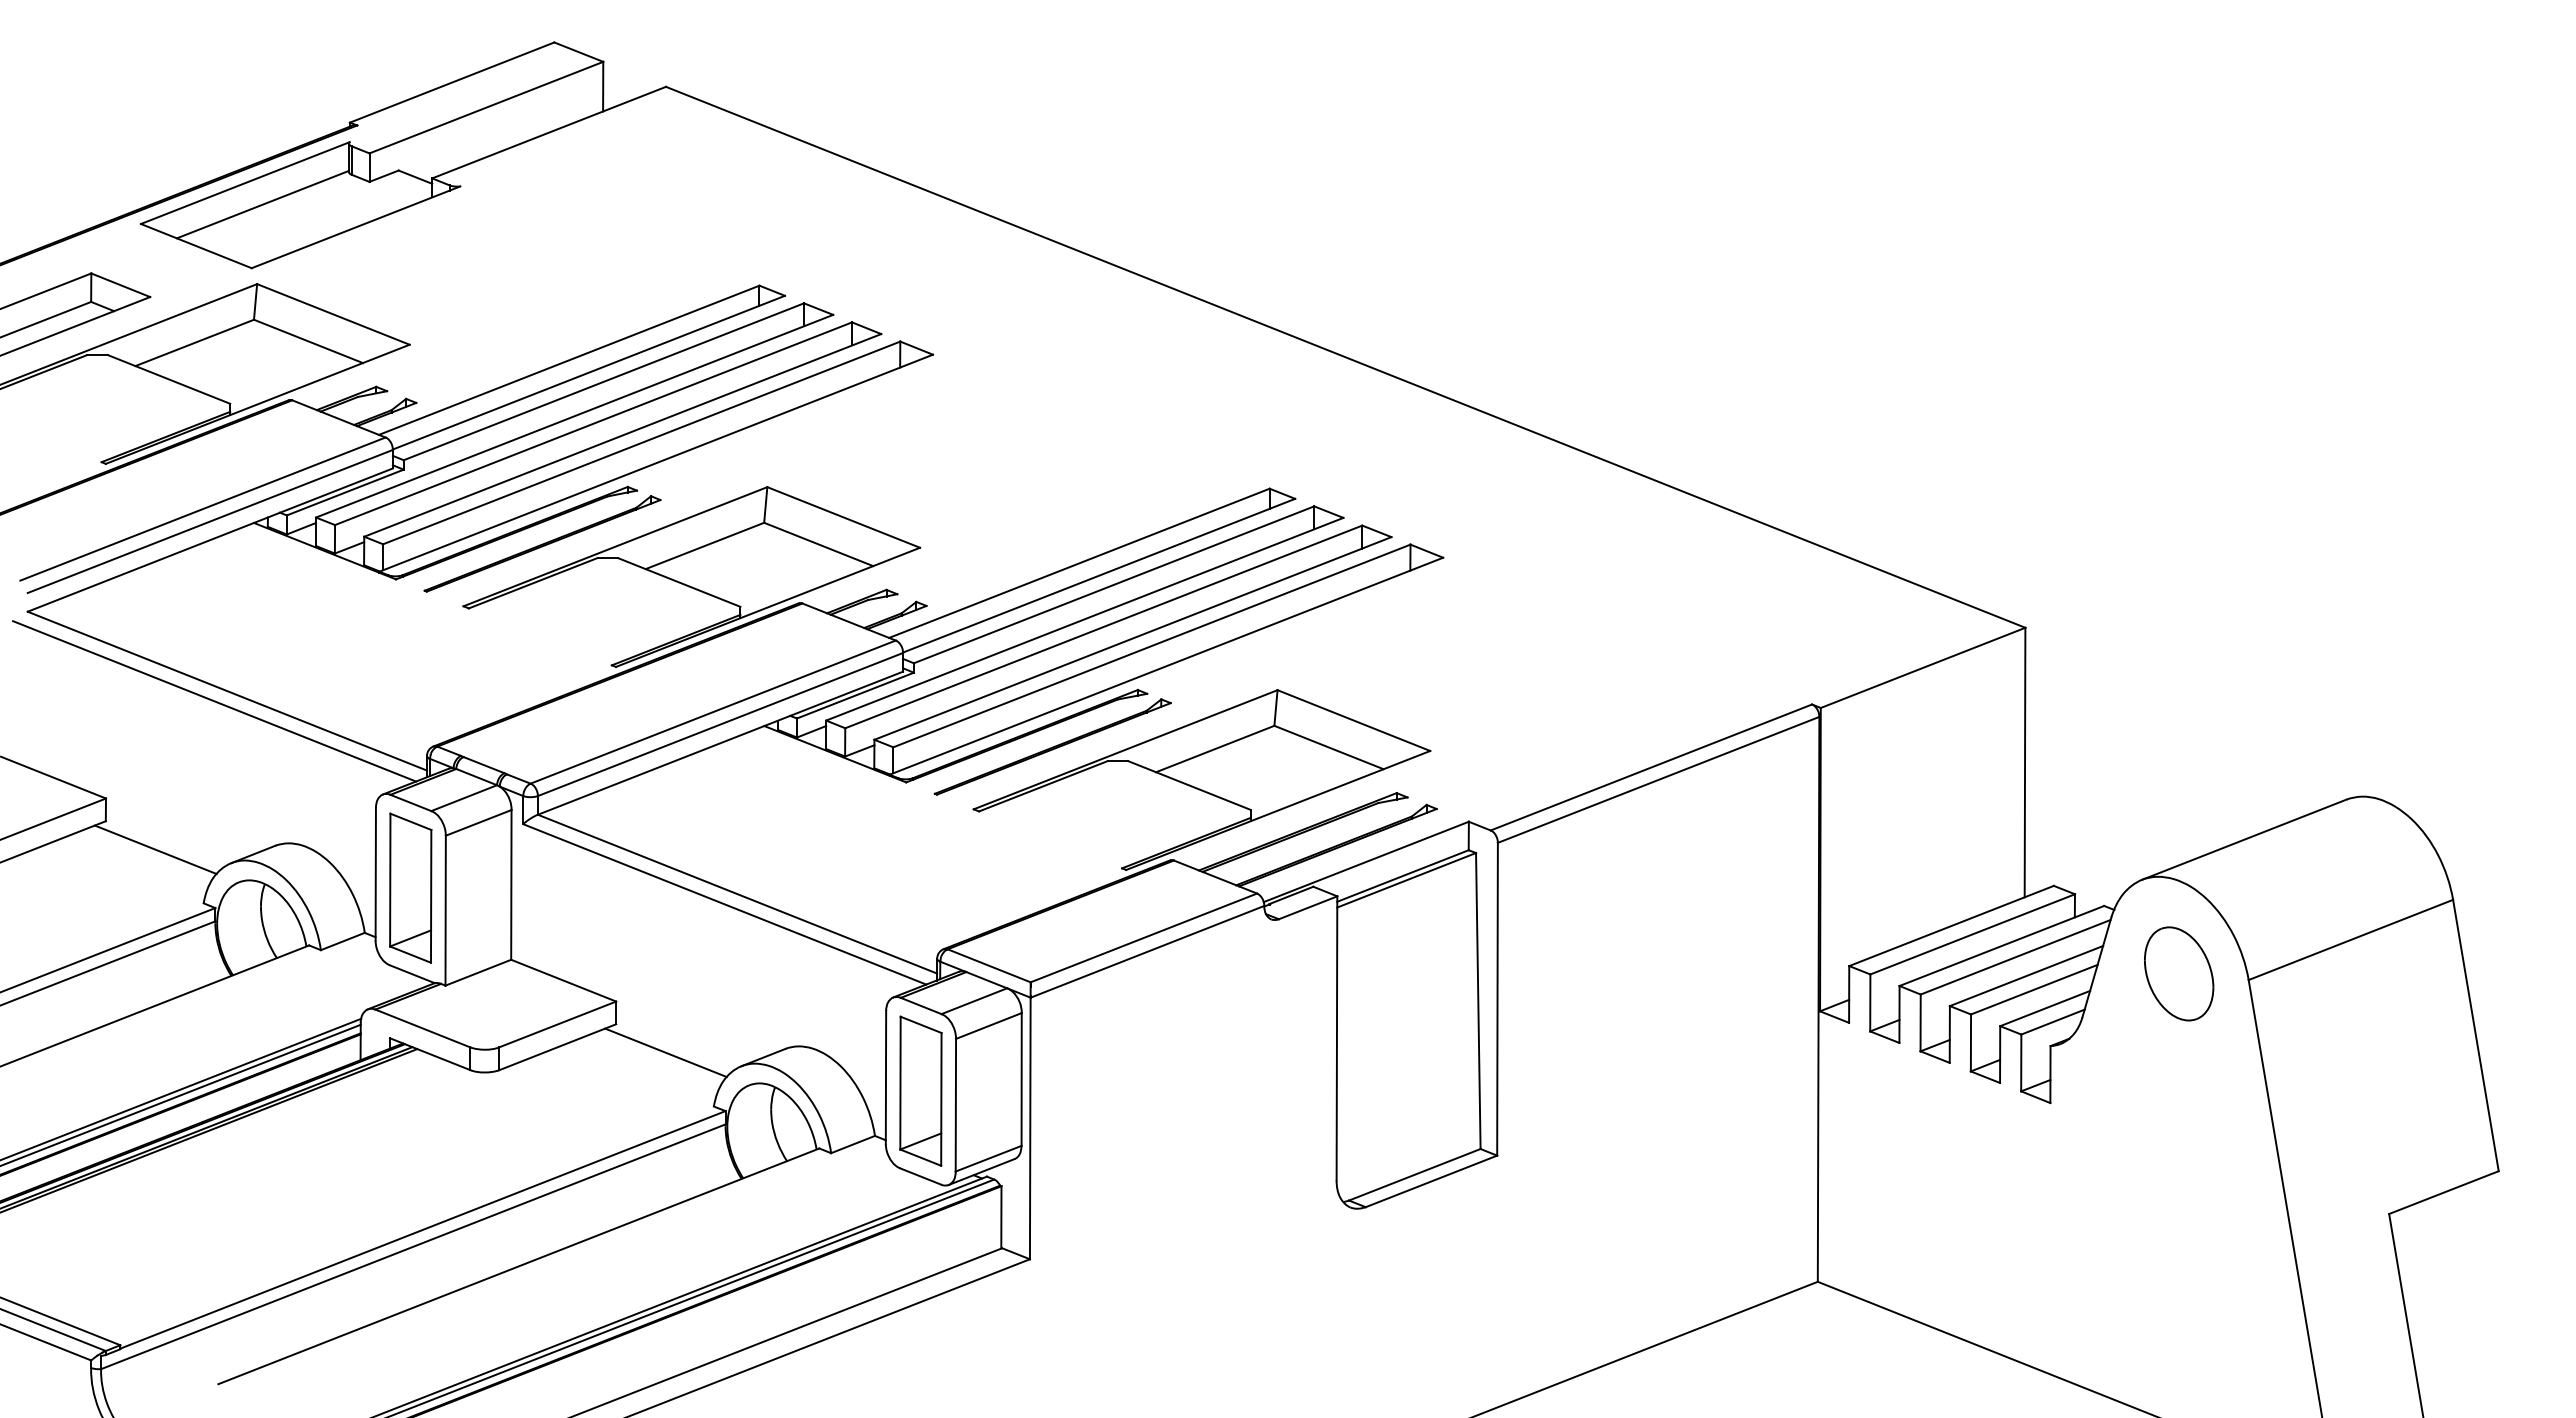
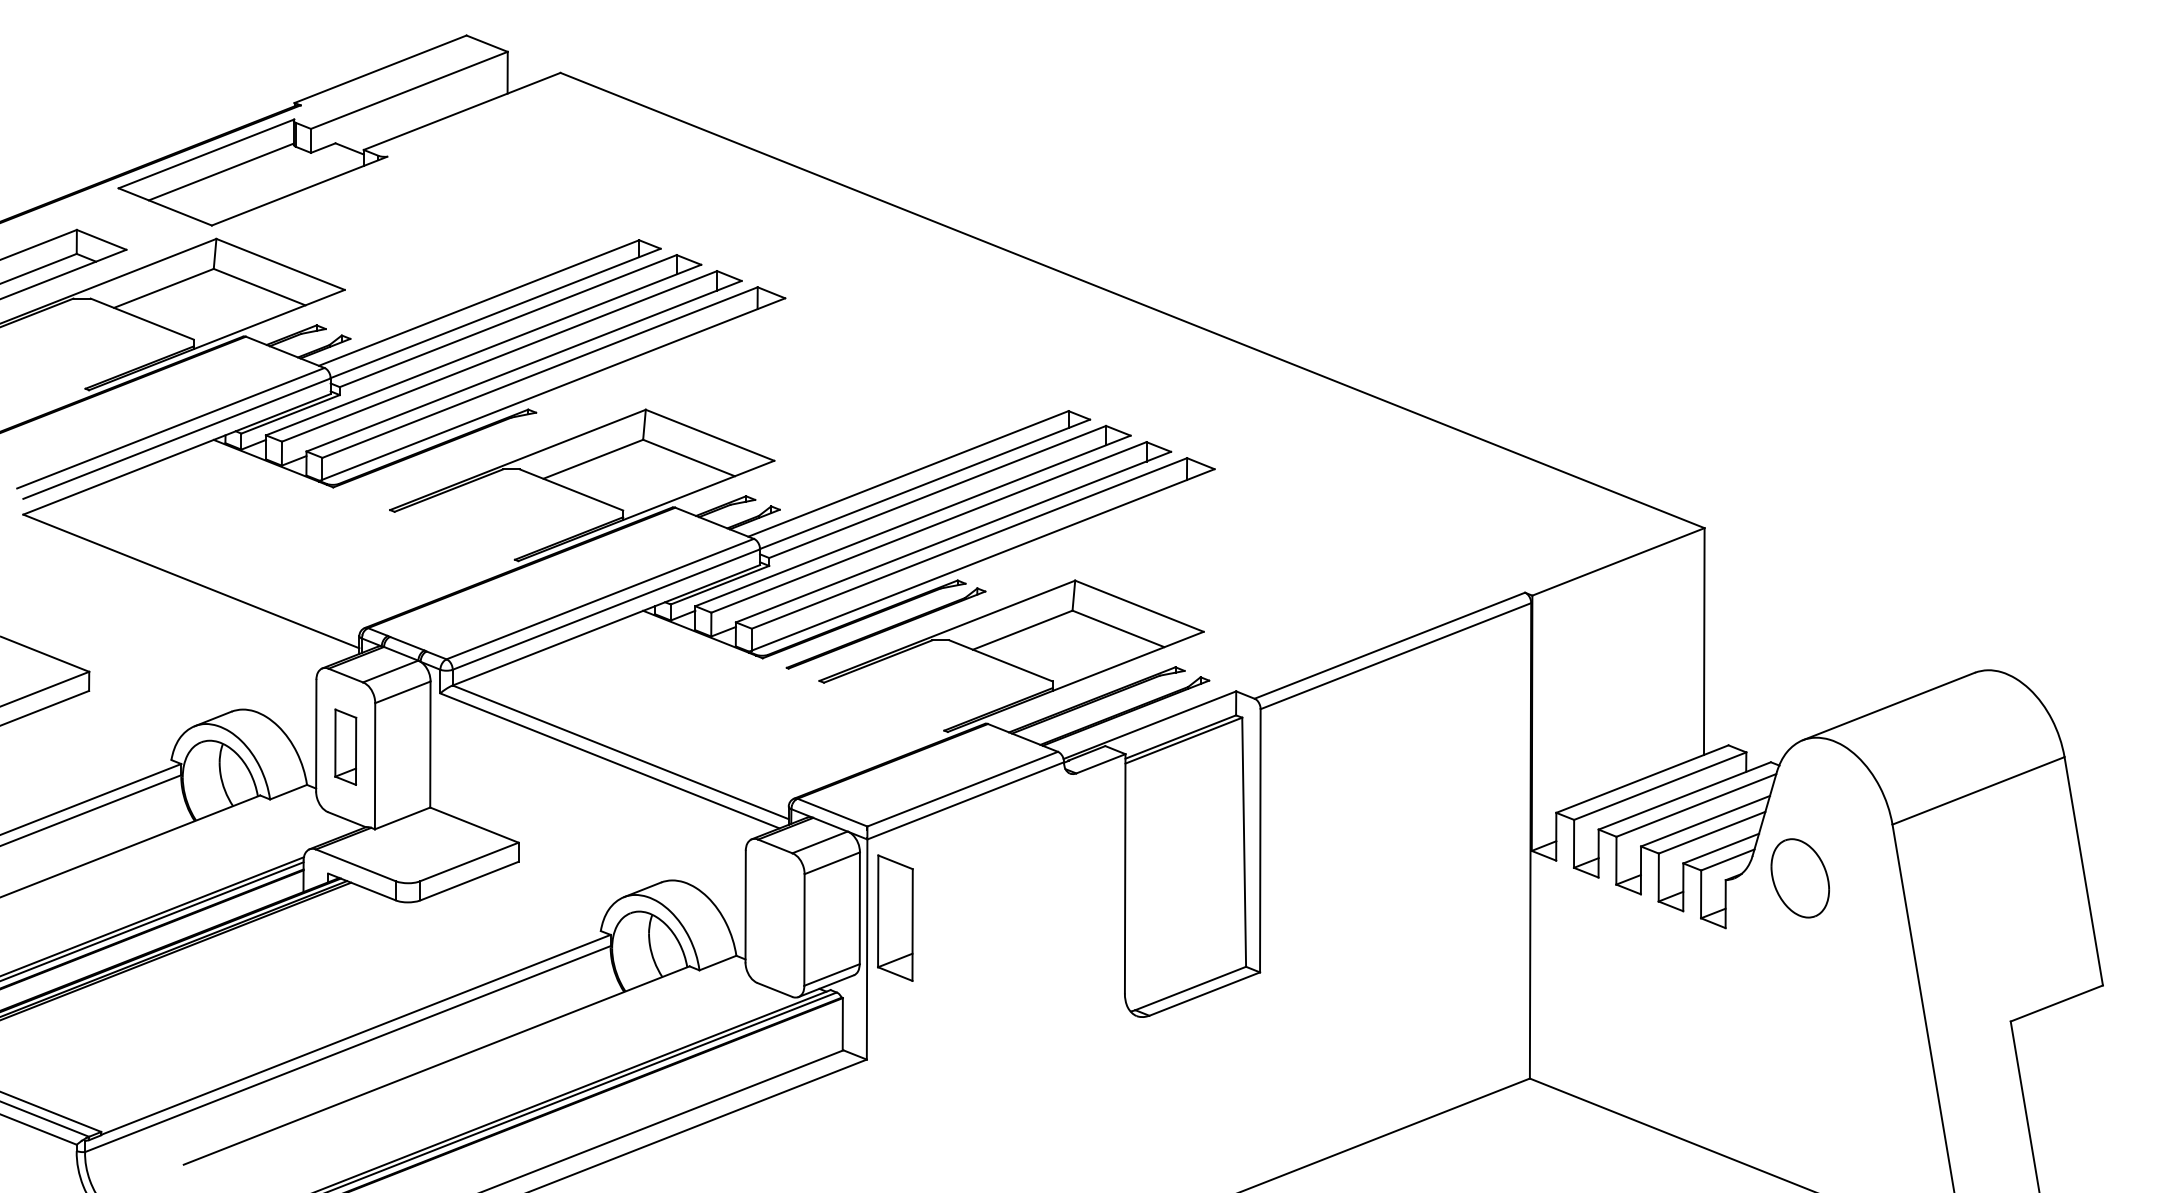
part: (542, 543) -> (456, 457), removed
line: (214, 701) -> (180, 590), removed
line: (155, 849) -> (130, 714), removed
part: (410, 887) -> (345, 746), size x0.6
part: (2179, 973) -> (1800, 878), moved
line: (665, 1052) -> (560, 885), removed
part: (920, 1090) -> (895, 917), moved

